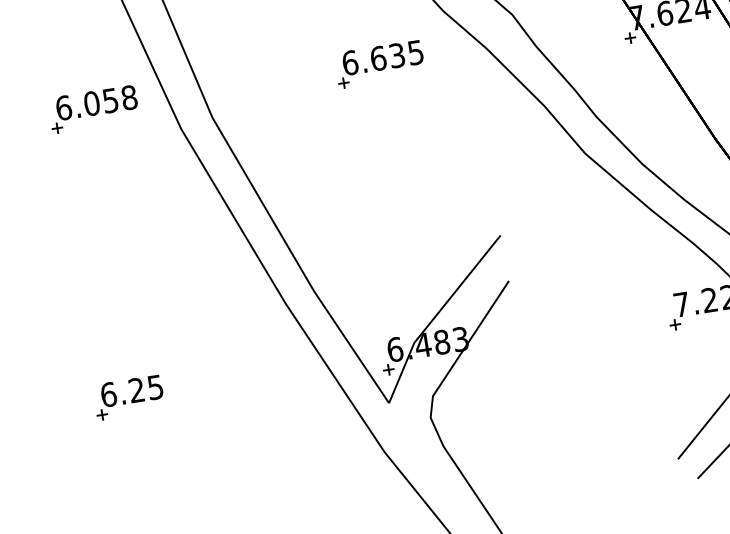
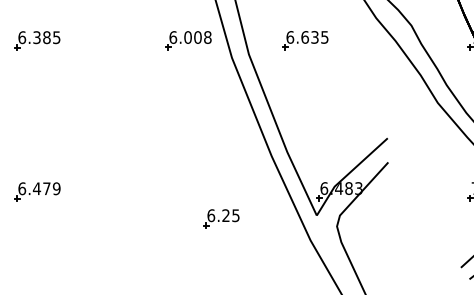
part: (380, 64) -> (305, 40), moved
text: (109, 100) -> (197, 37), 6.058 -> 6.008
part: (129, 397) -> (221, 218), moved

